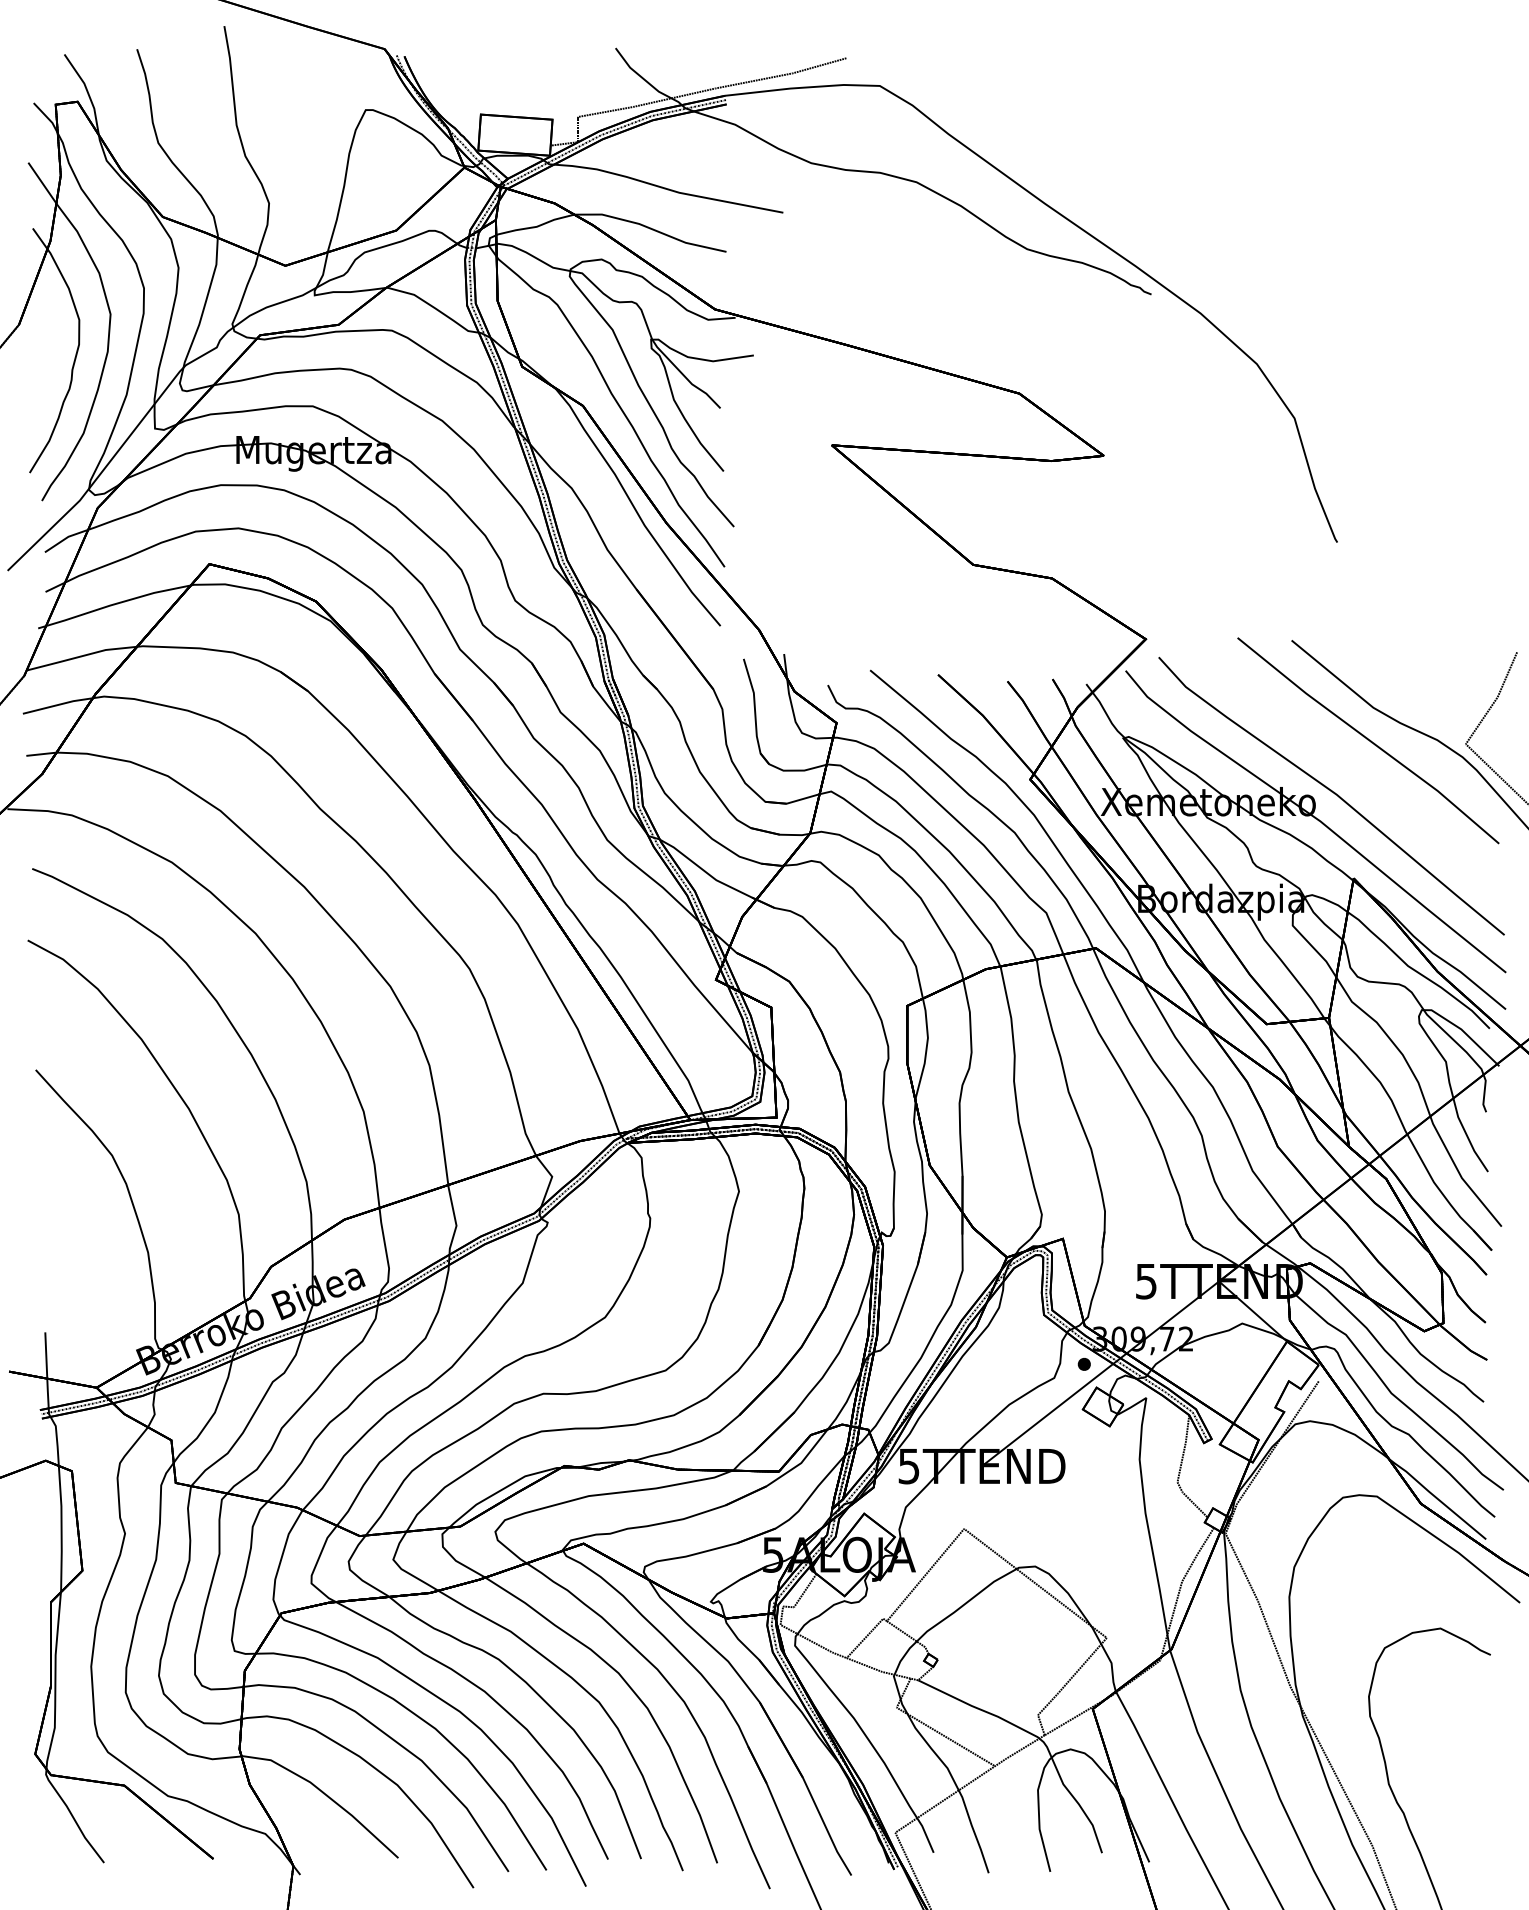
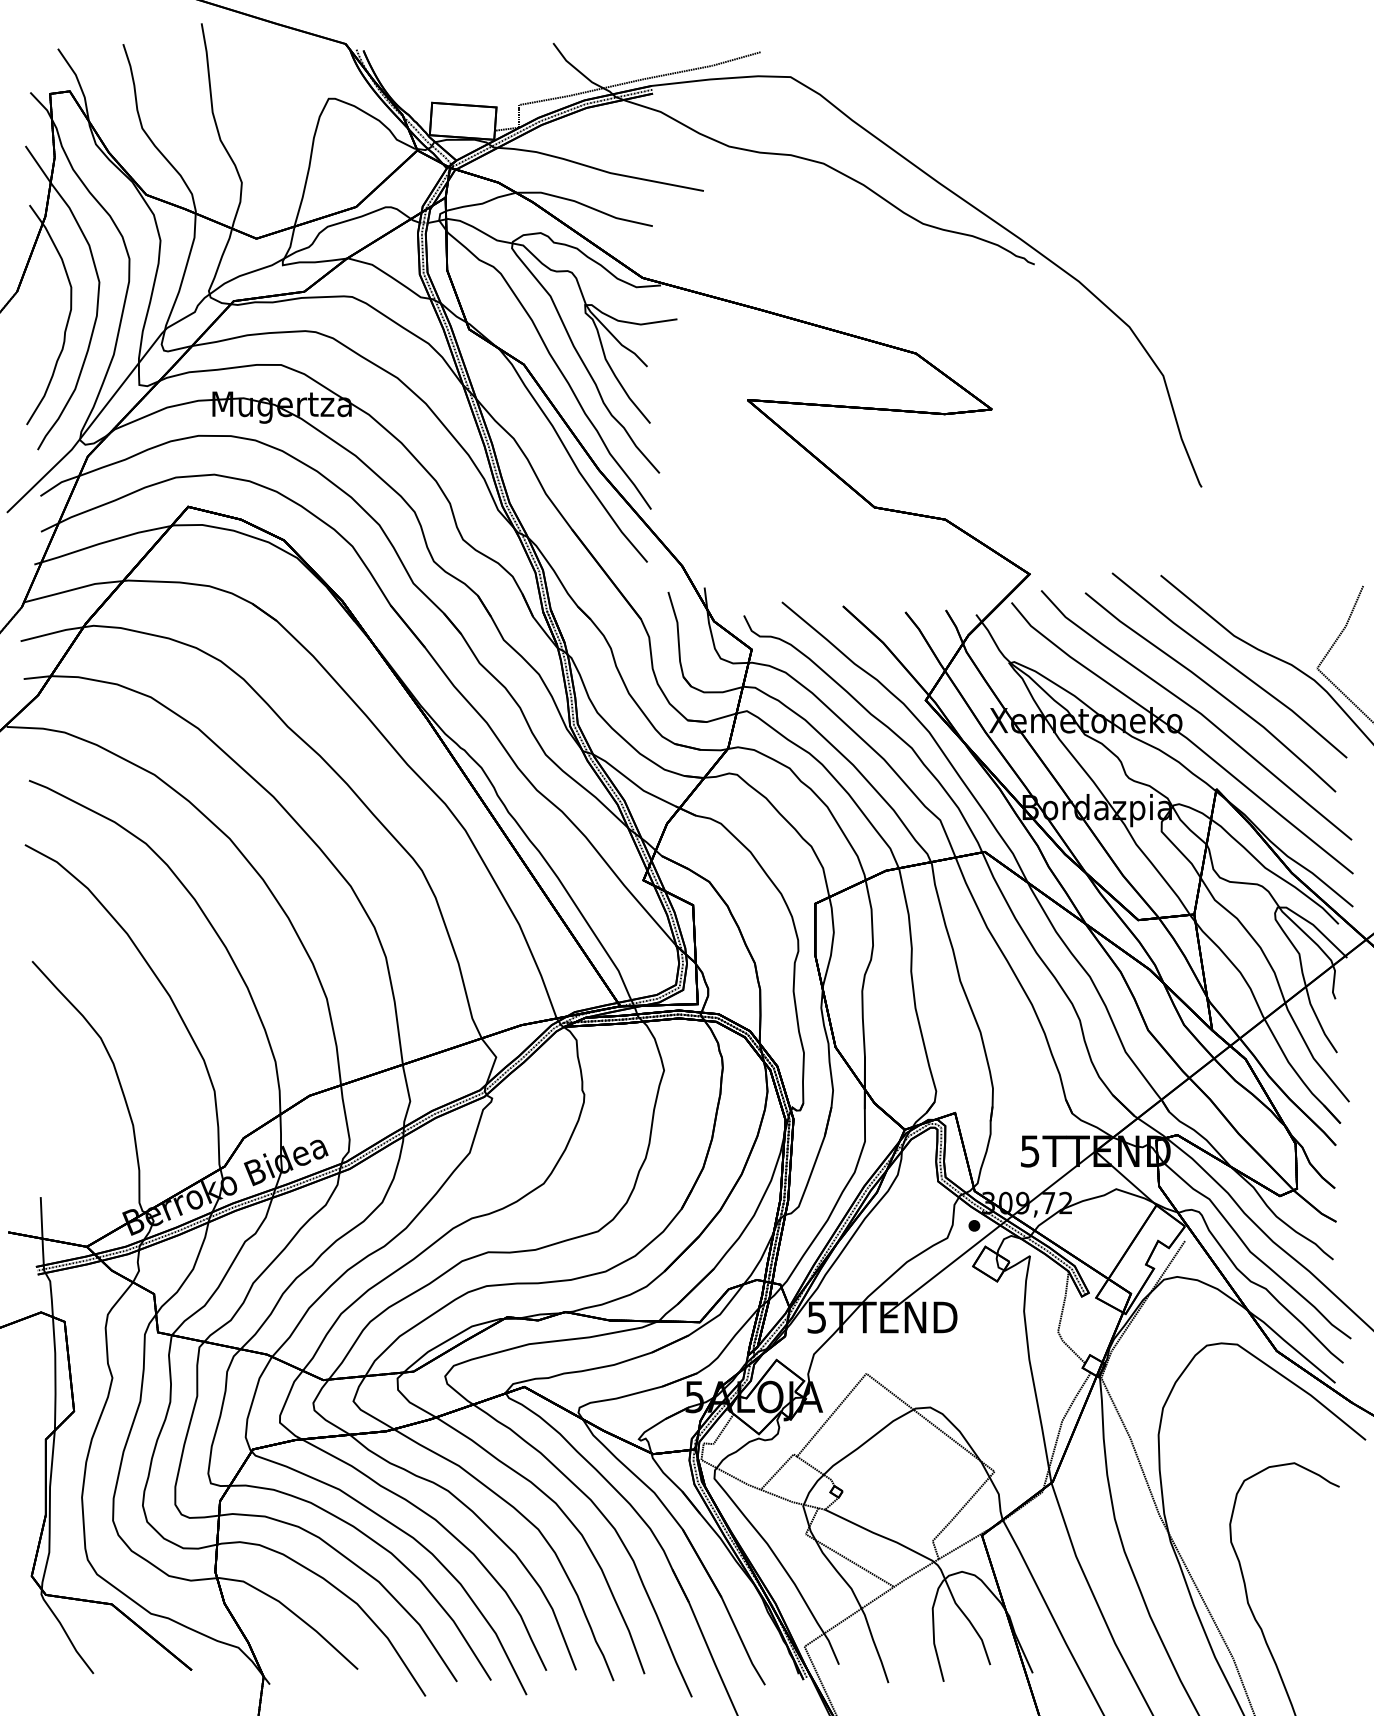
curve: (1349, 767) -> (1212, 689), added

